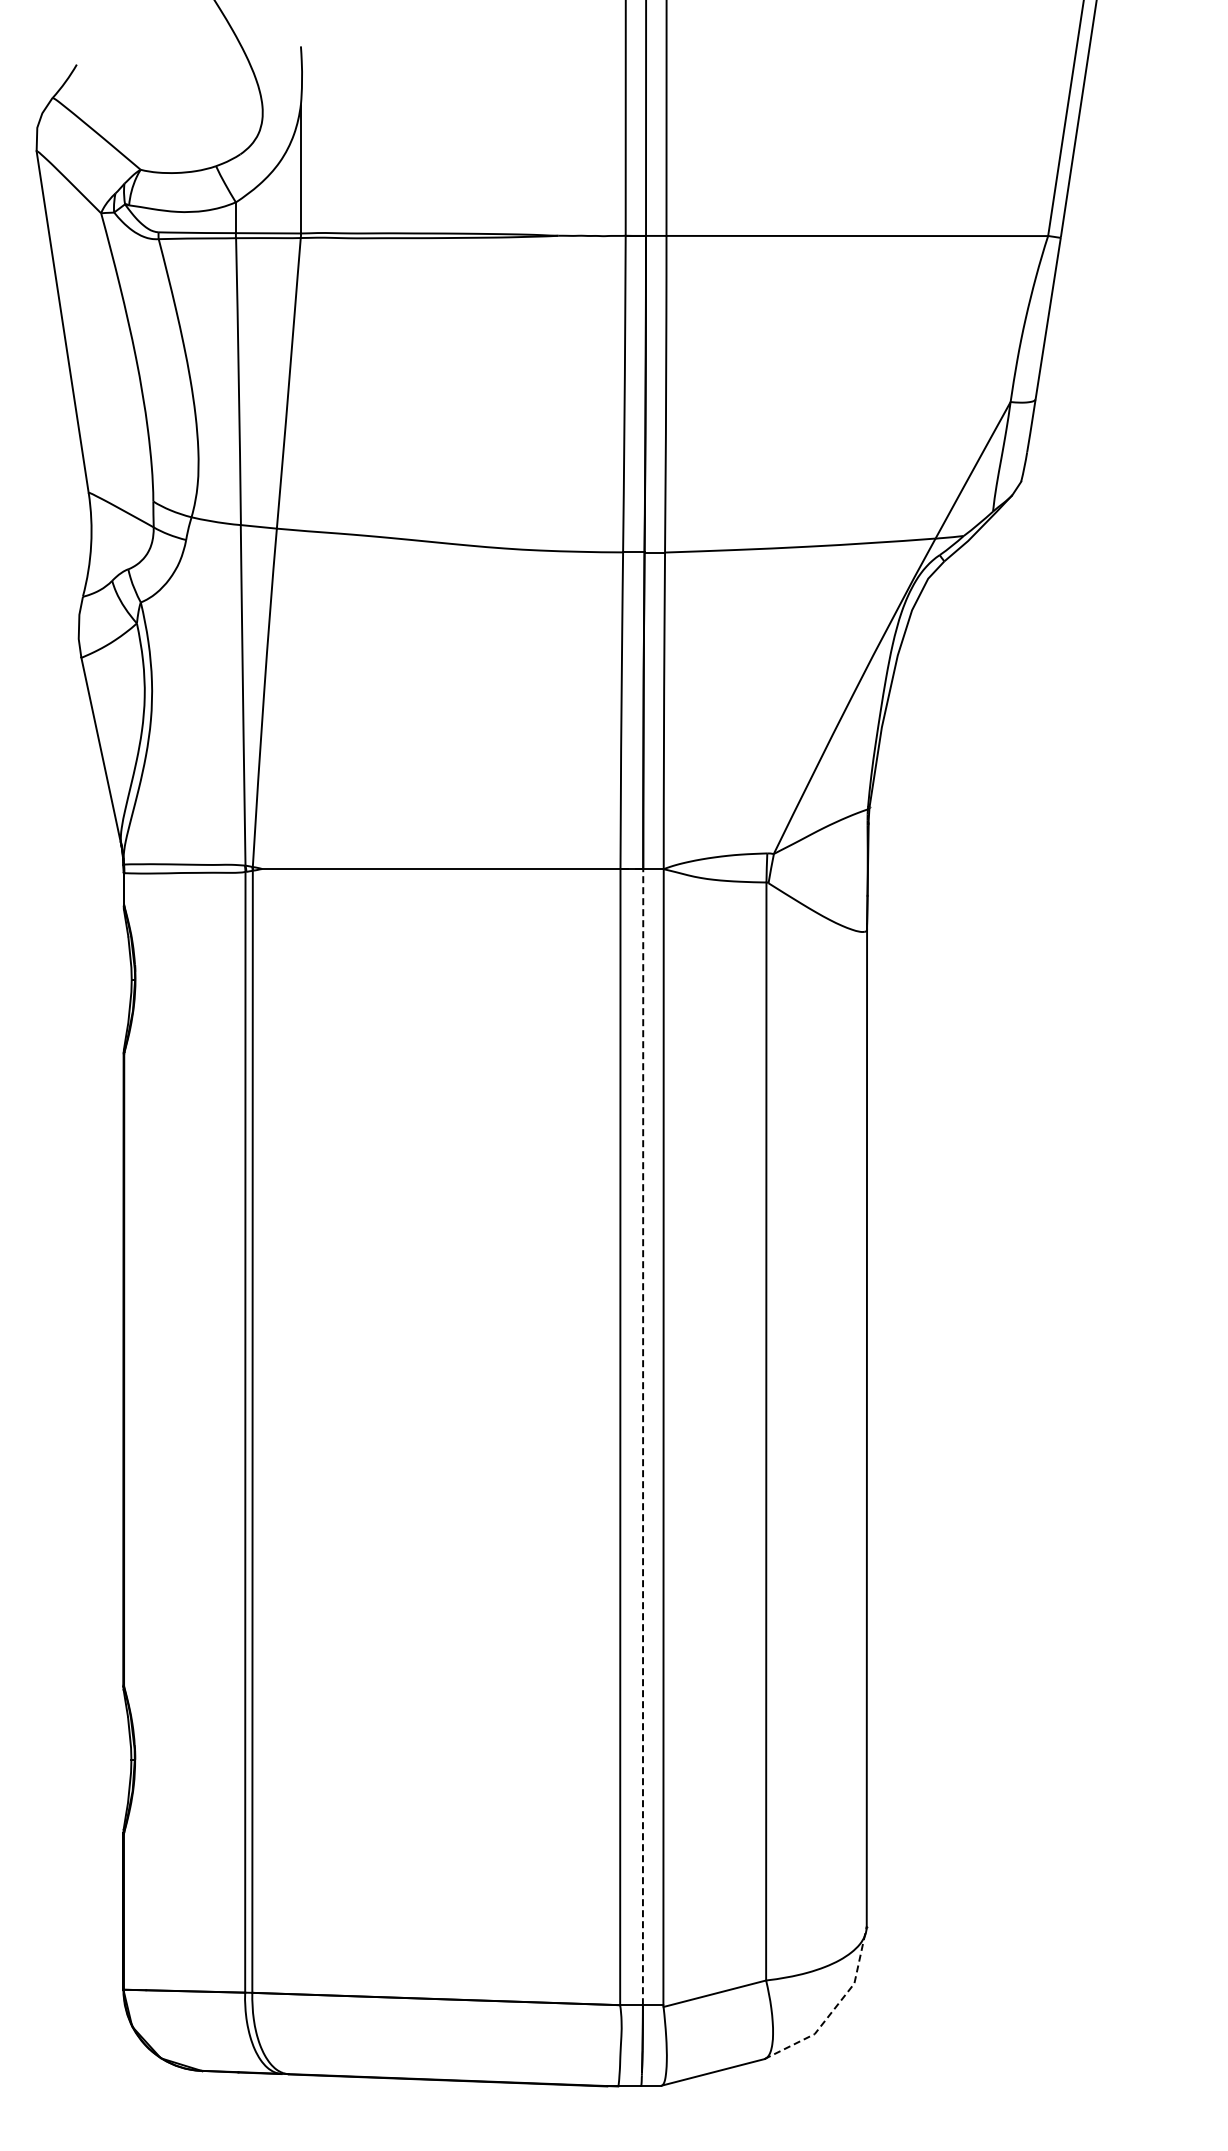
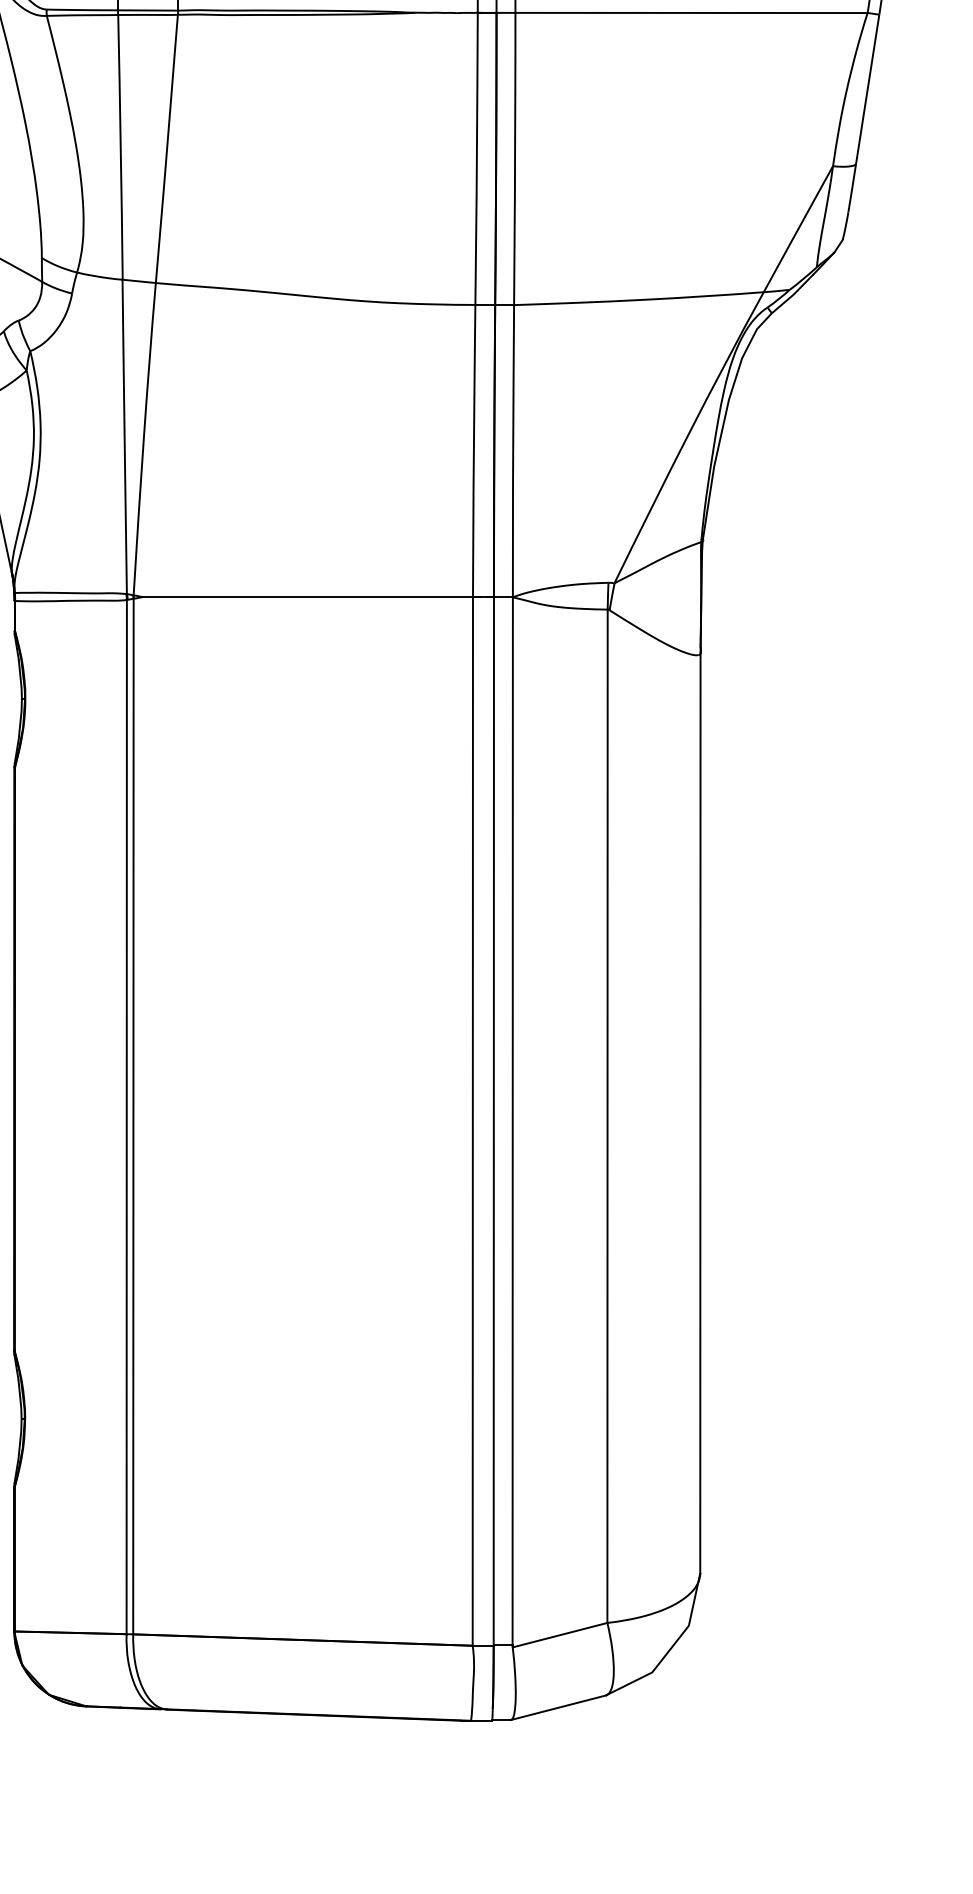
line: (643, 1436) -> (494, 1120), dashed -> solid
line: (835, 2007) -> (671, 1647), dashed -> solid

